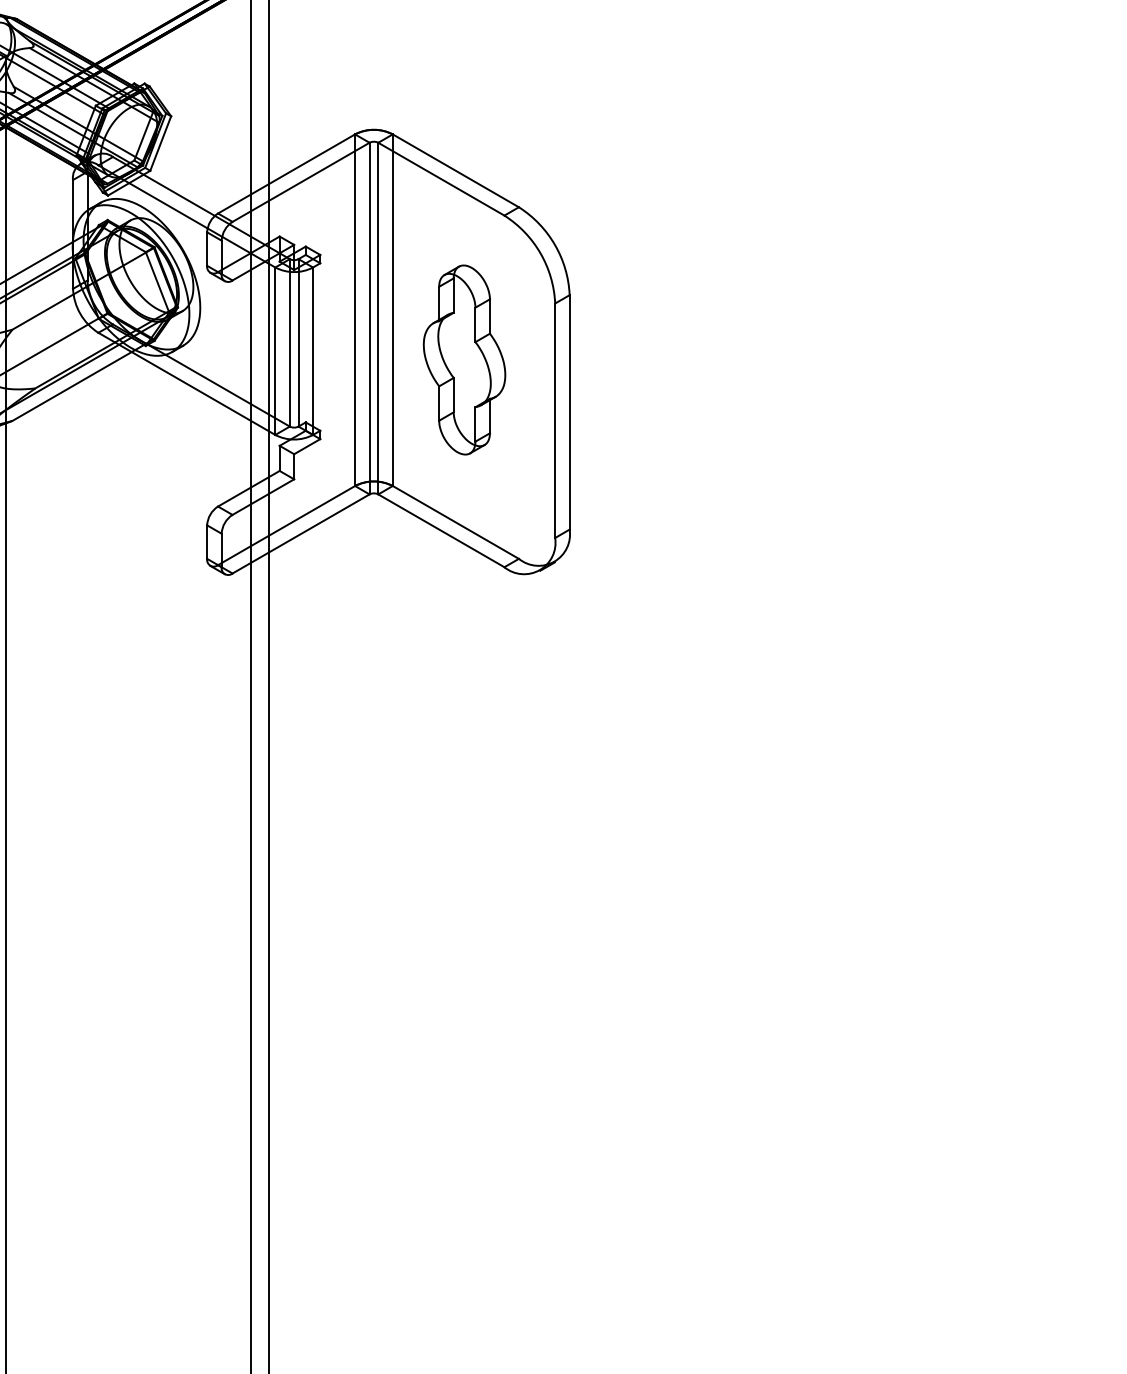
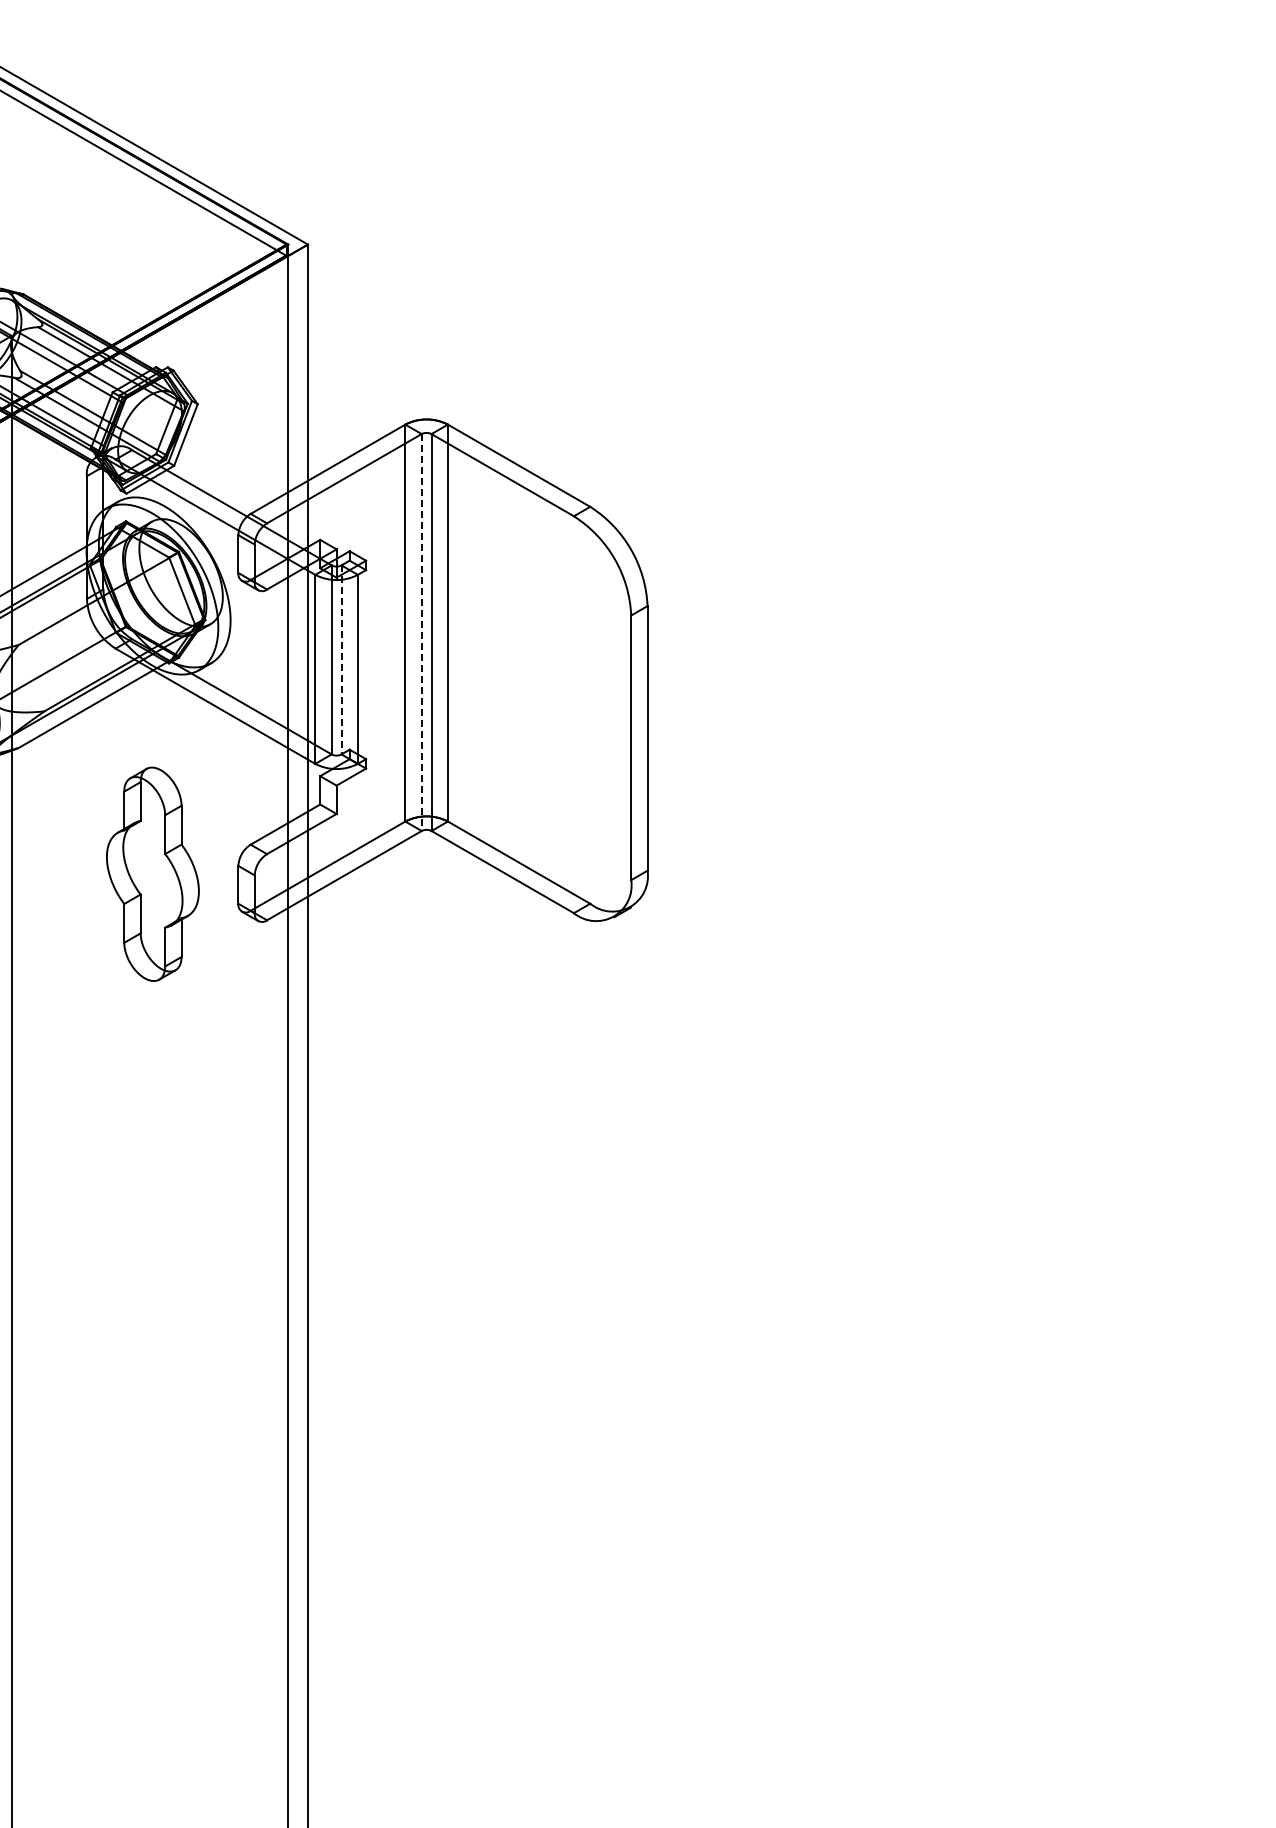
line: (369, 319) -> (421, 633), solid -> dashed
line: (298, 342) -> (341, 659), solid -> dashed
part: (464, 359) -> (152, 873), moved

